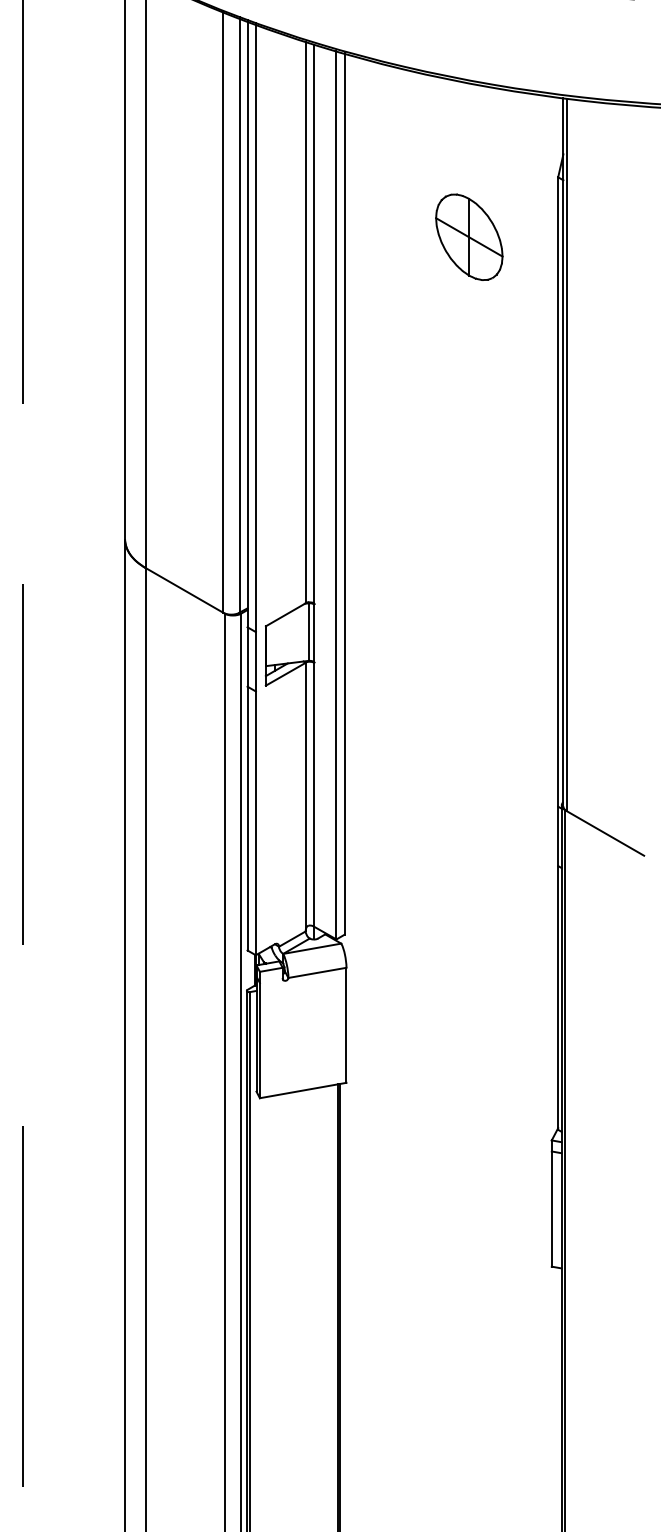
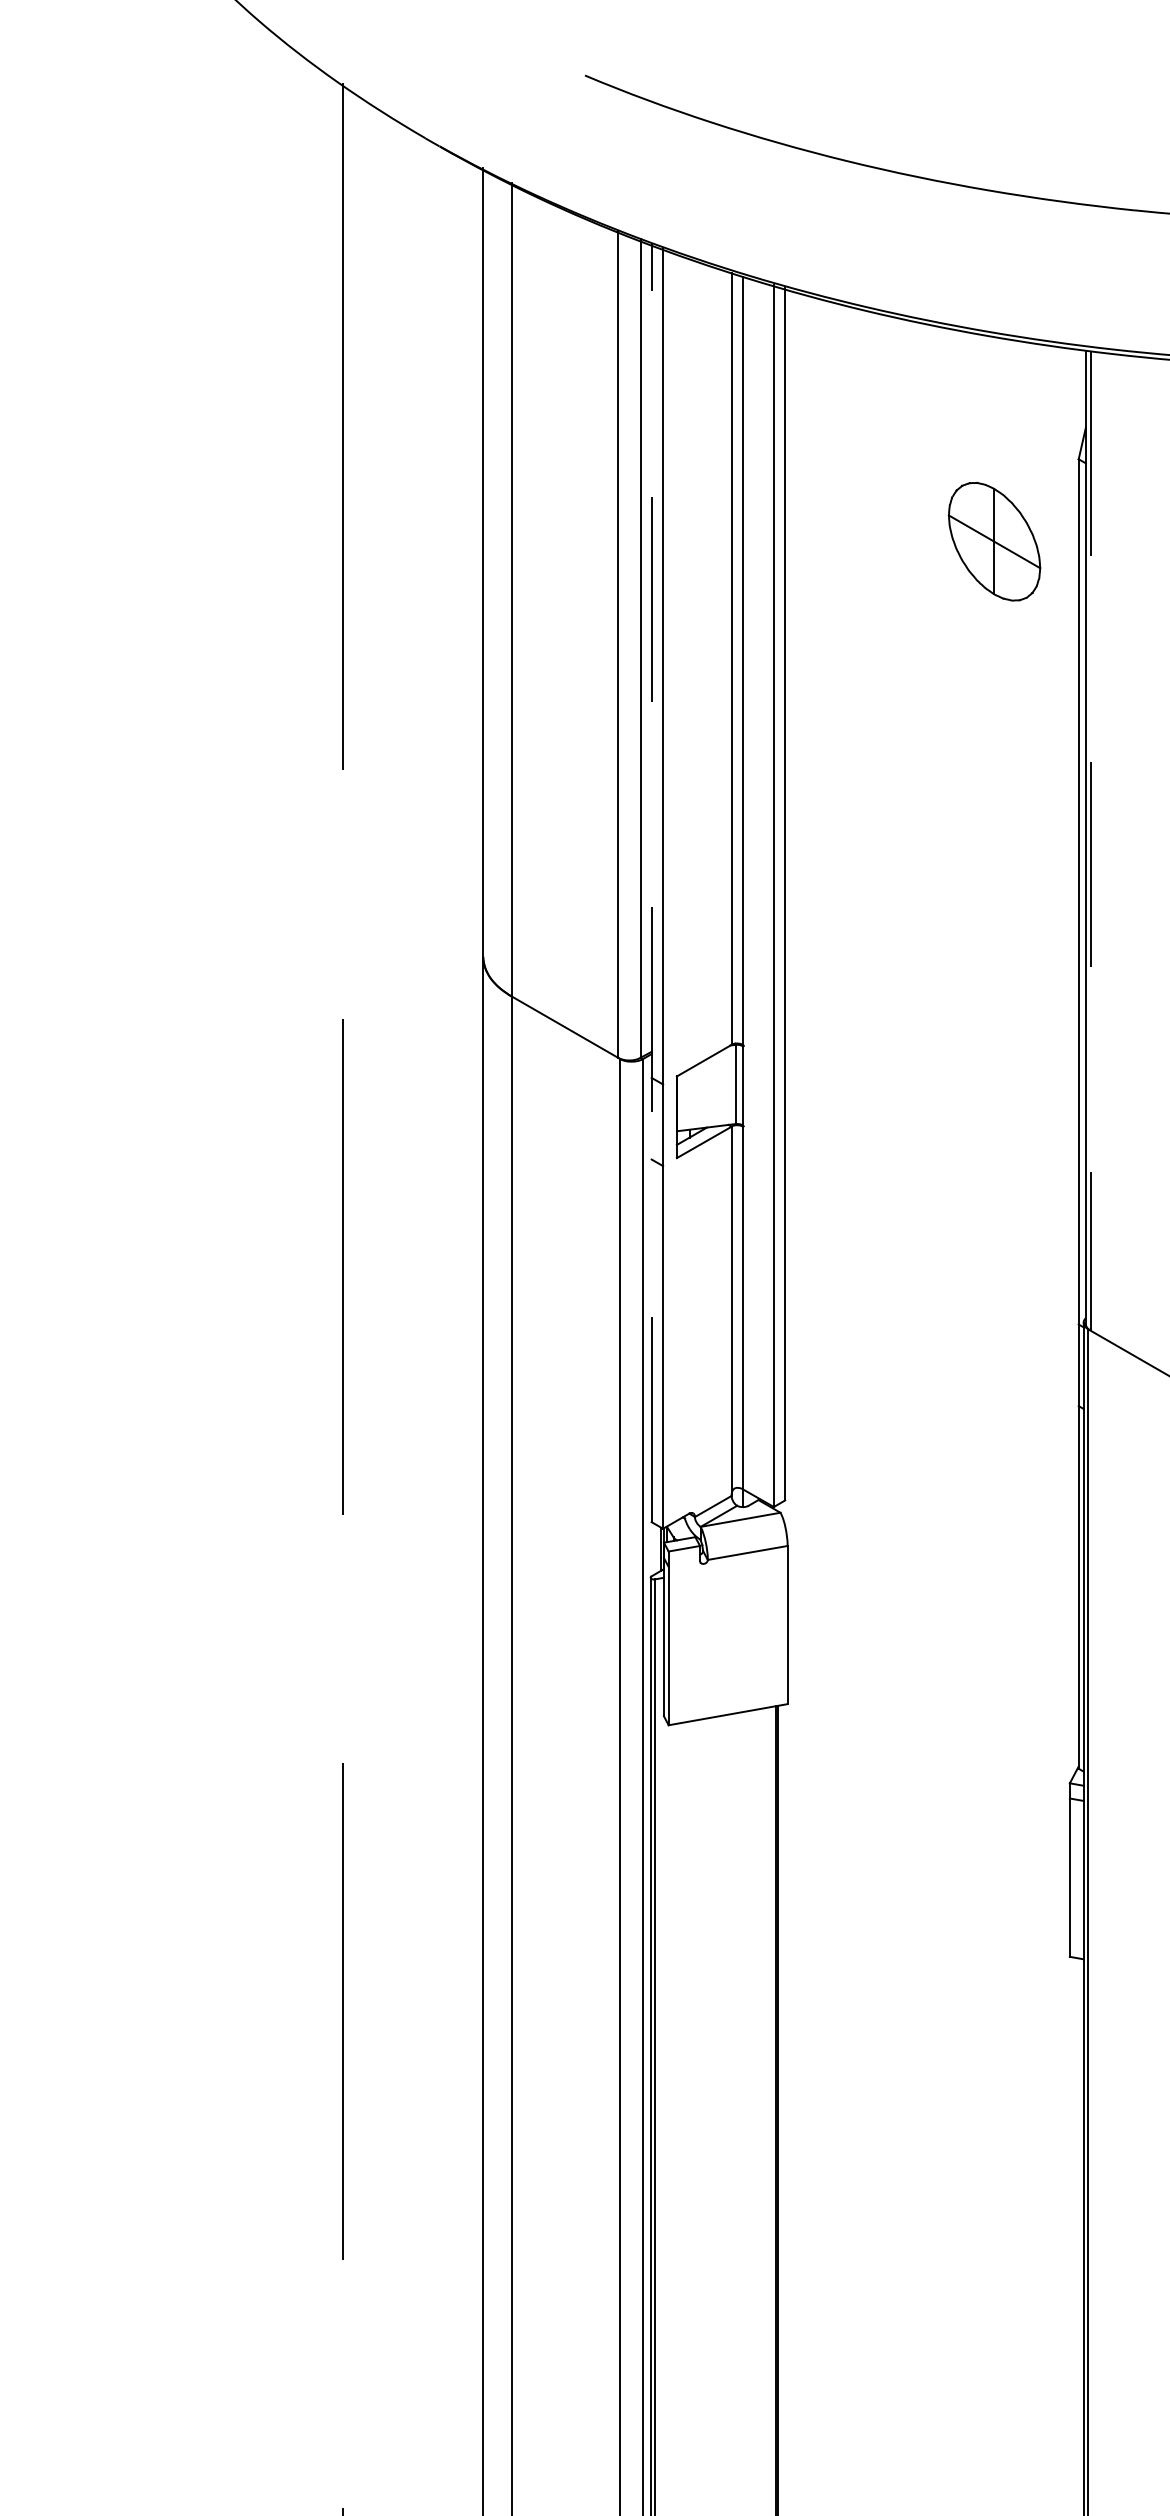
part: (469, 237) -> (994, 541), moved
line: (566, 455) -> (1090, 841), solid -> dashed
line: (247, 485) -> (651, 882), solid -> dashed

